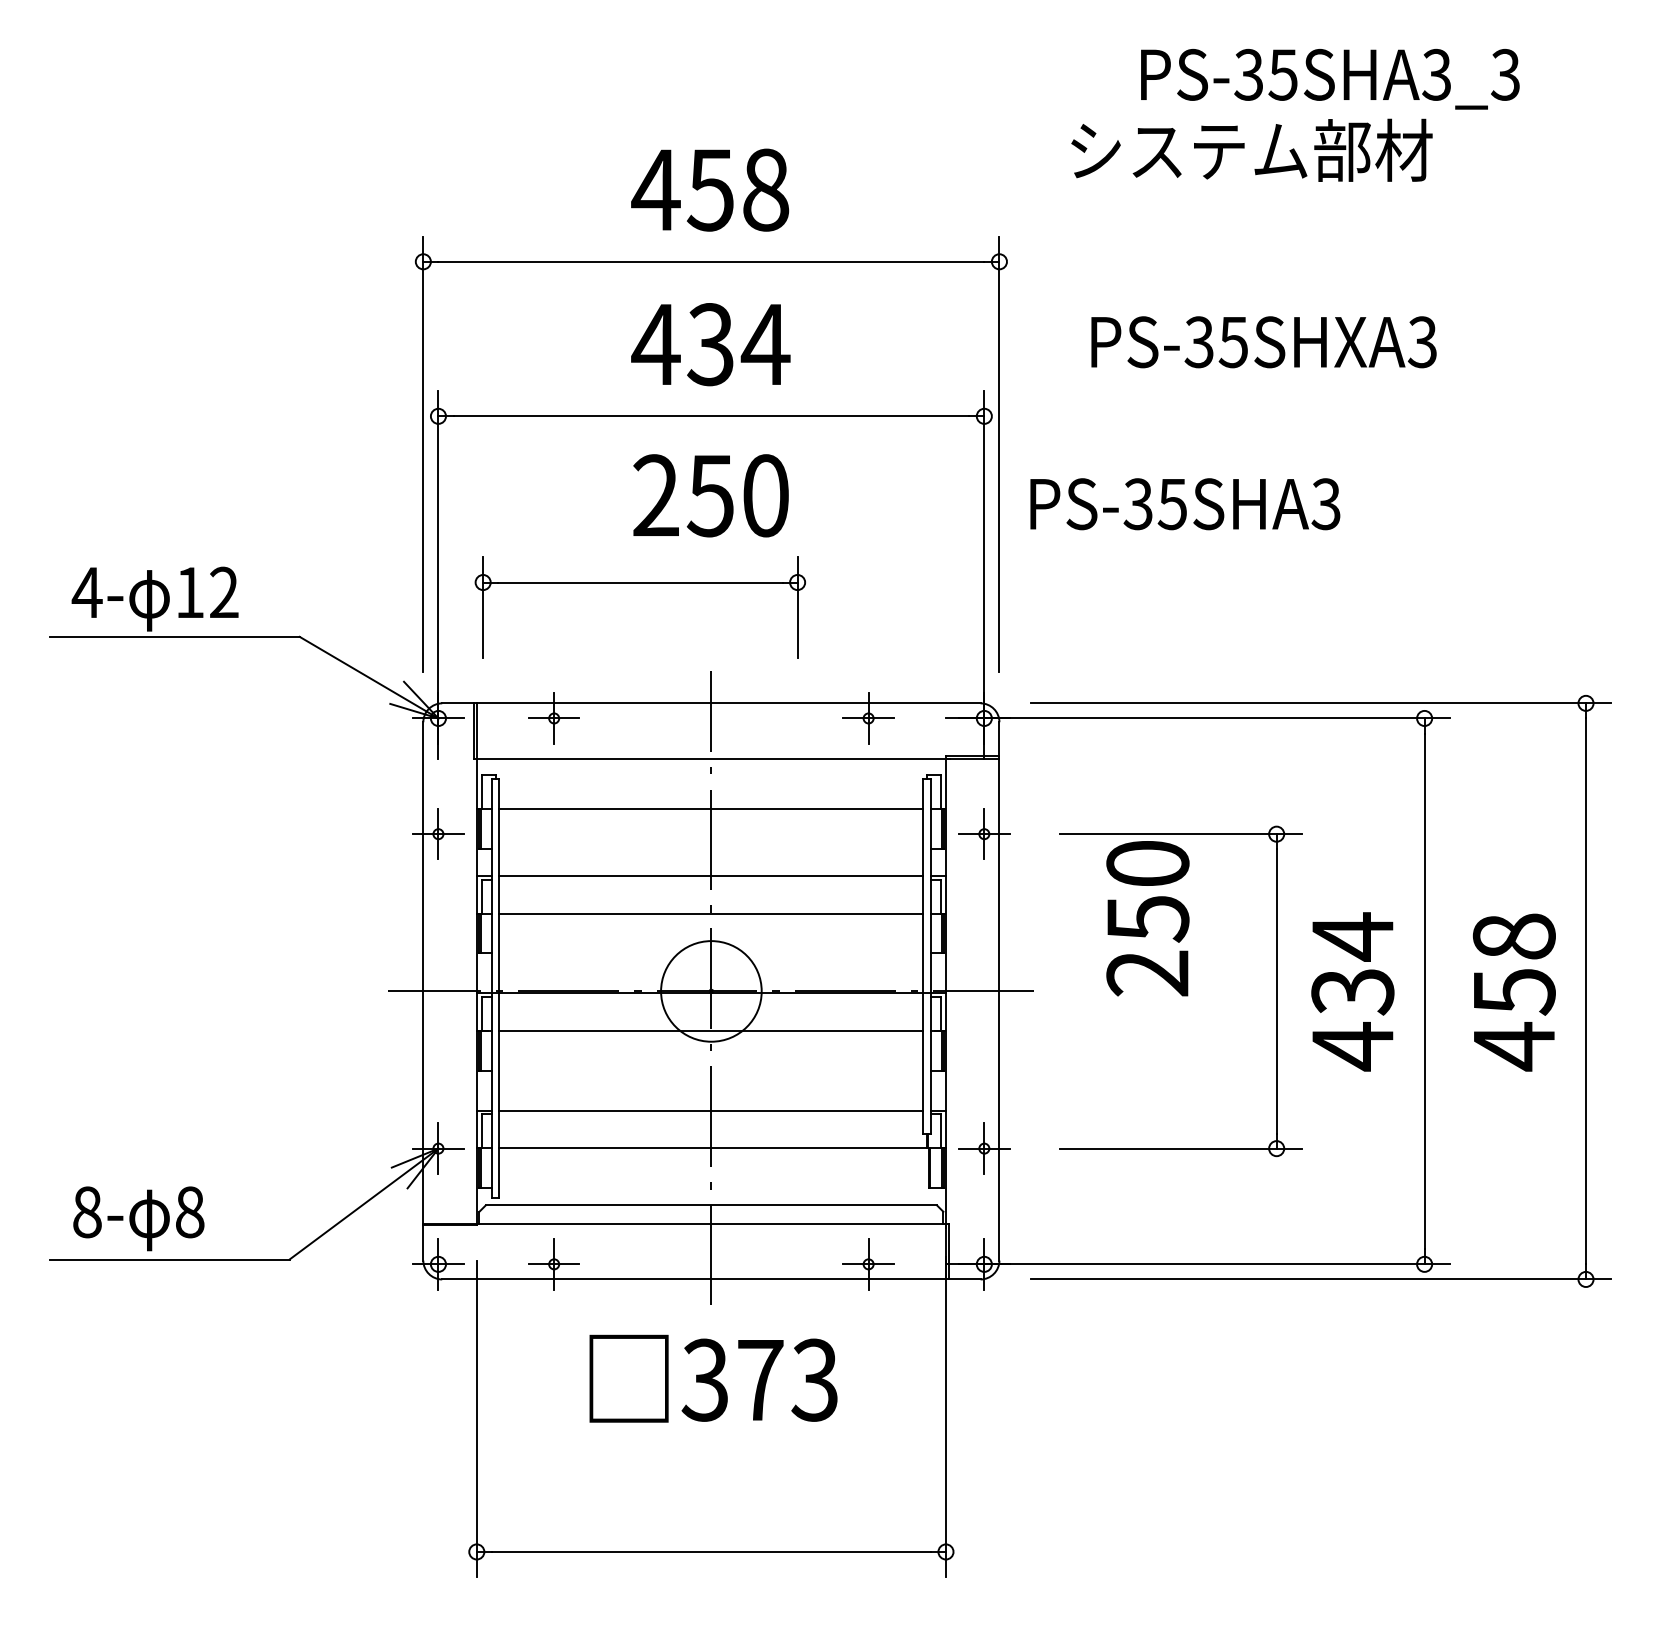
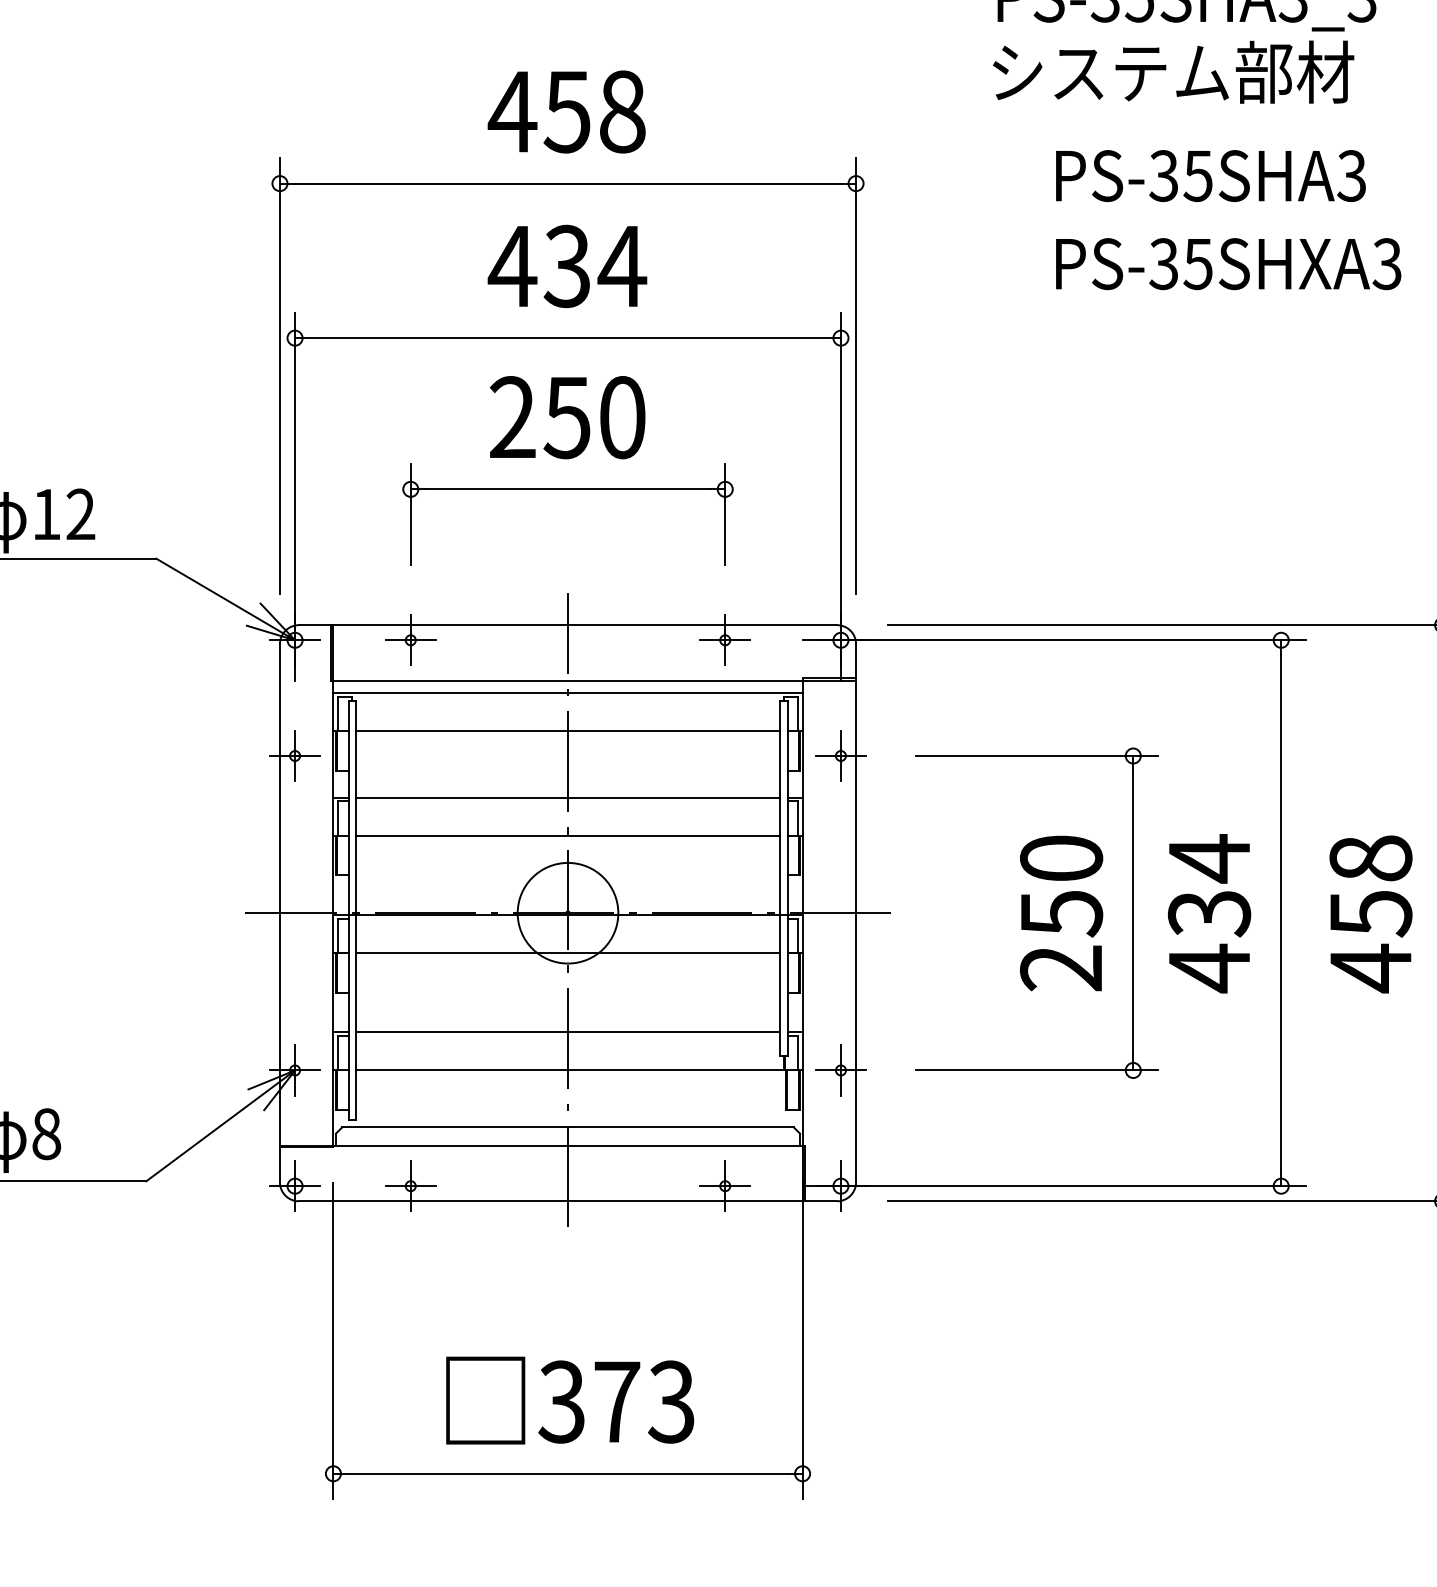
text: (1251, 149) -> (1173, 71), moved
text: (1263, 342) -> (1228, 264), moved
text: (1185, 504) -> (1211, 176), moved
part: (639, 583) -> (567, 490), moved
line: (710, 771) -> (567, 693), added
text: (1147, 918) -> (1061, 913), moved
text: (713, 1378) -> (570, 1400), moved

